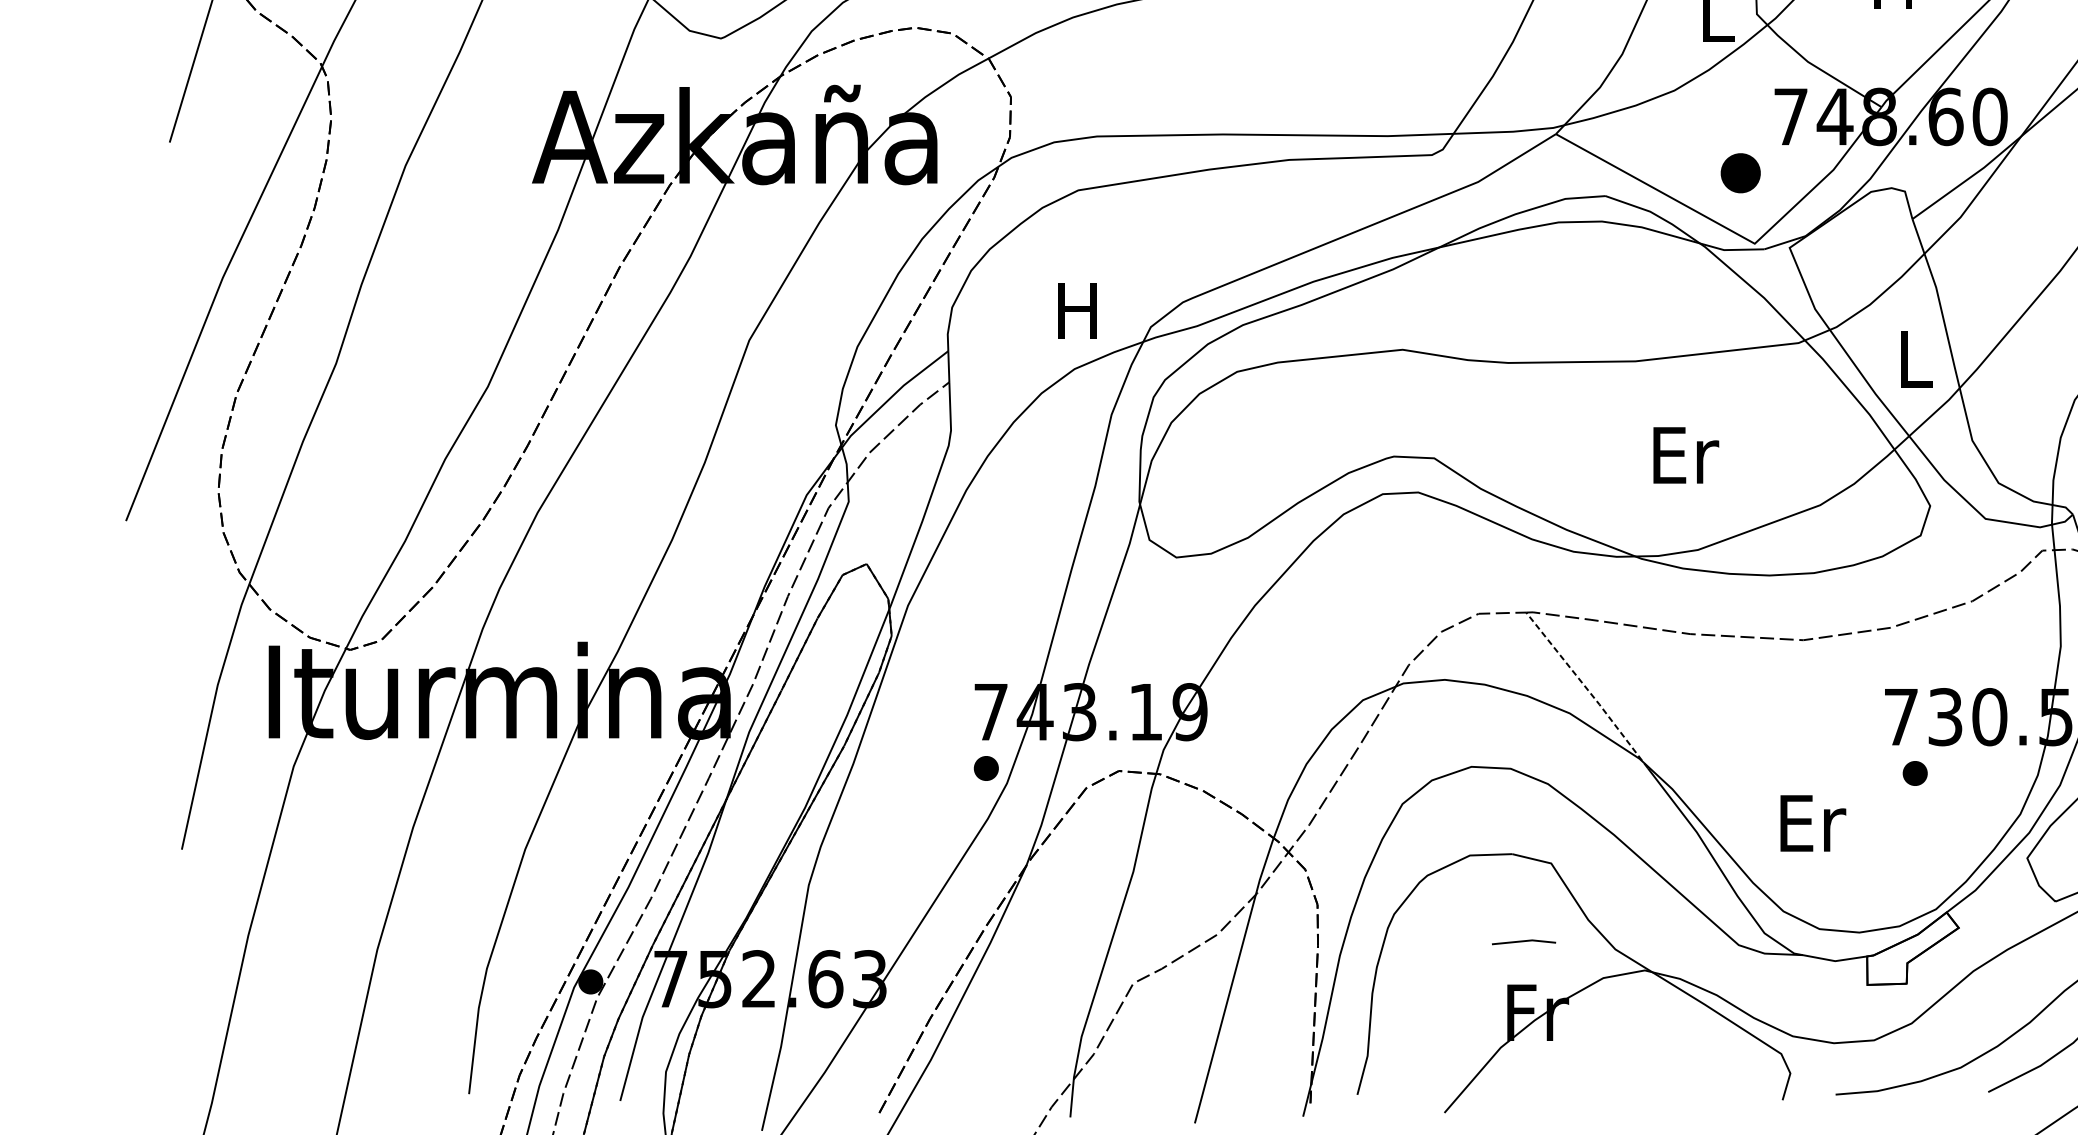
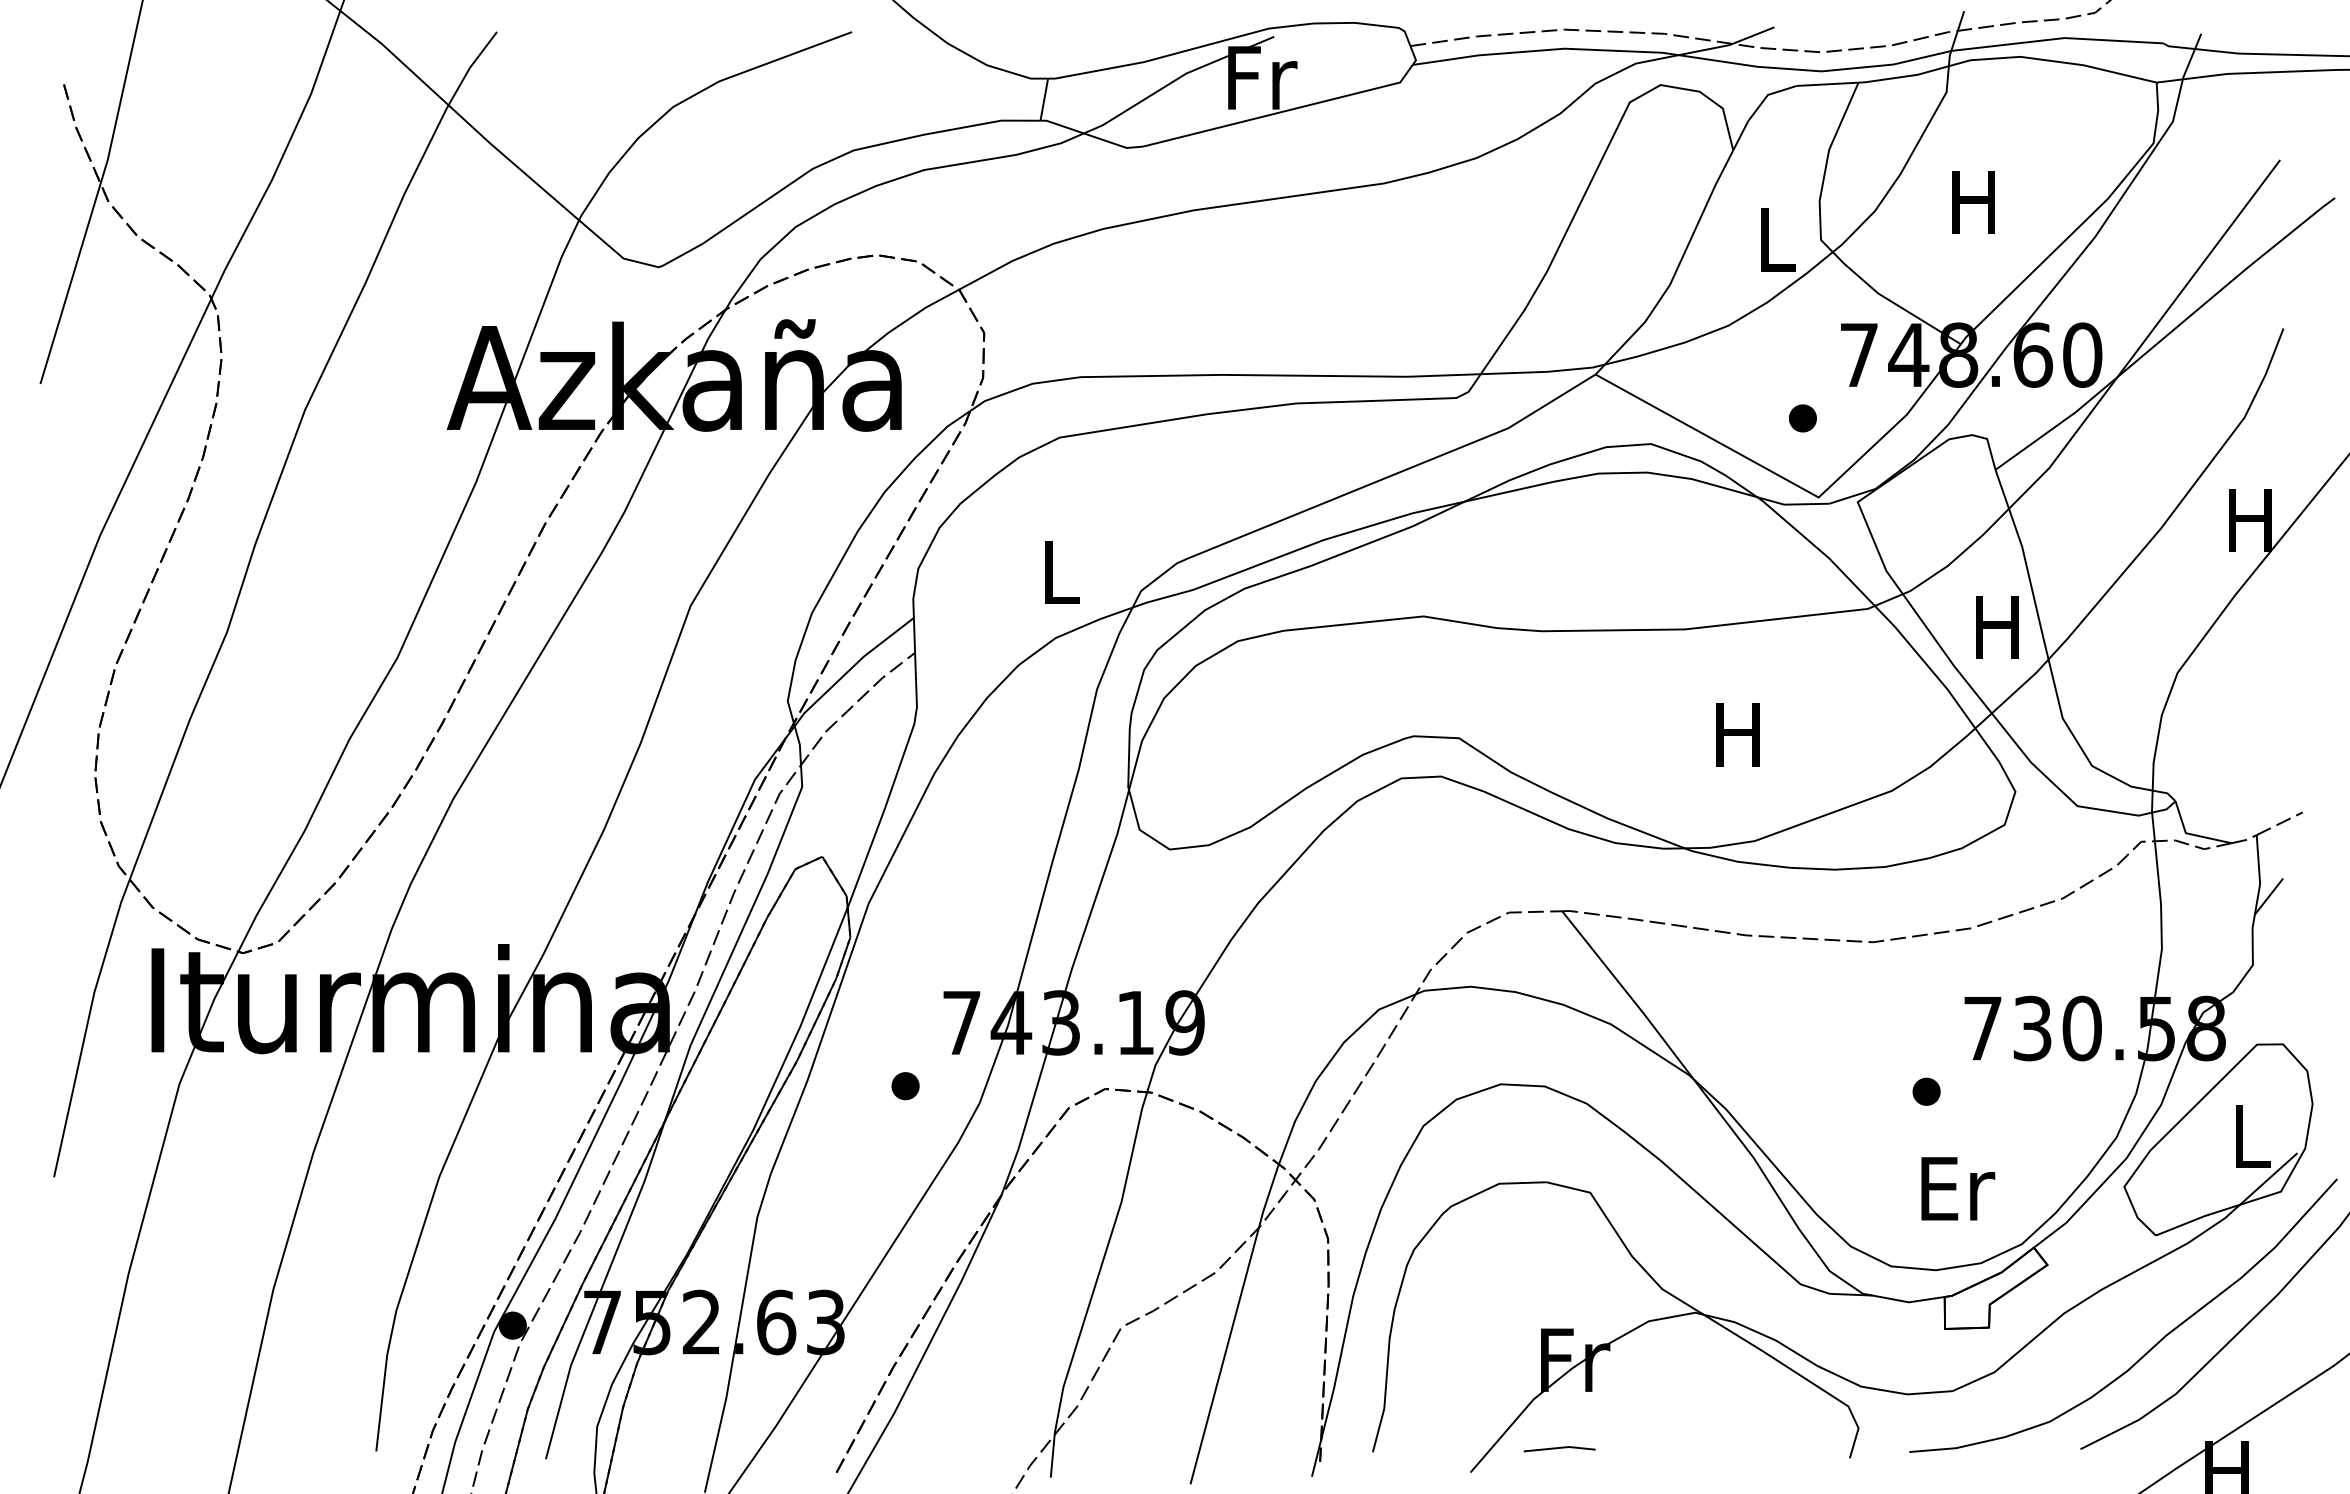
part: (1740, 173) -> (1802, 418), size x0.62
text: (1077, 310) -> (1058, 572), H -> L
text: (1914, 359) -> (1997, 627), L -> H
text: (1686, 455) -> (1741, 734), Er -> H
line: (1587, 690) -> (1631, 998), dashed -> solid
part: (986, 768) -> (905, 1086), moved
part: (1915, 773) -> (1926, 1091), moved
text: (1813, 823) -> (1958, 1188), moved
line: (1523, 941) -> (1559, 1448), moved

